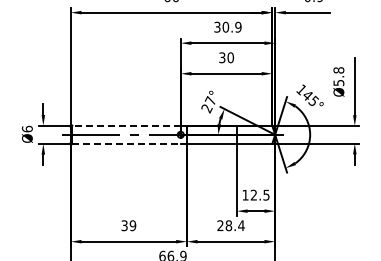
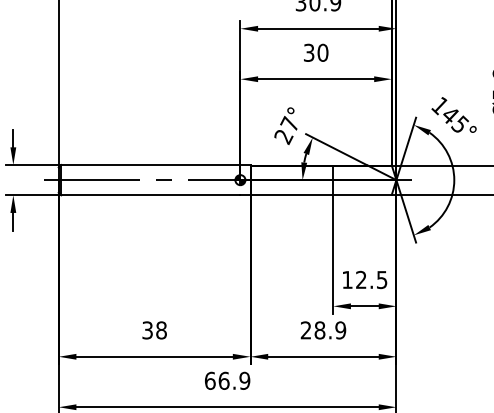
line: (126, 125) -> (150, 164), dashed -> solid
line: (127, 143) -> (152, 194), dashed -> solid
text: (132, 225) -> (160, 330), 39 -> 38
text: (241, 225) -> (340, 330), 28.4 -> 28.9

